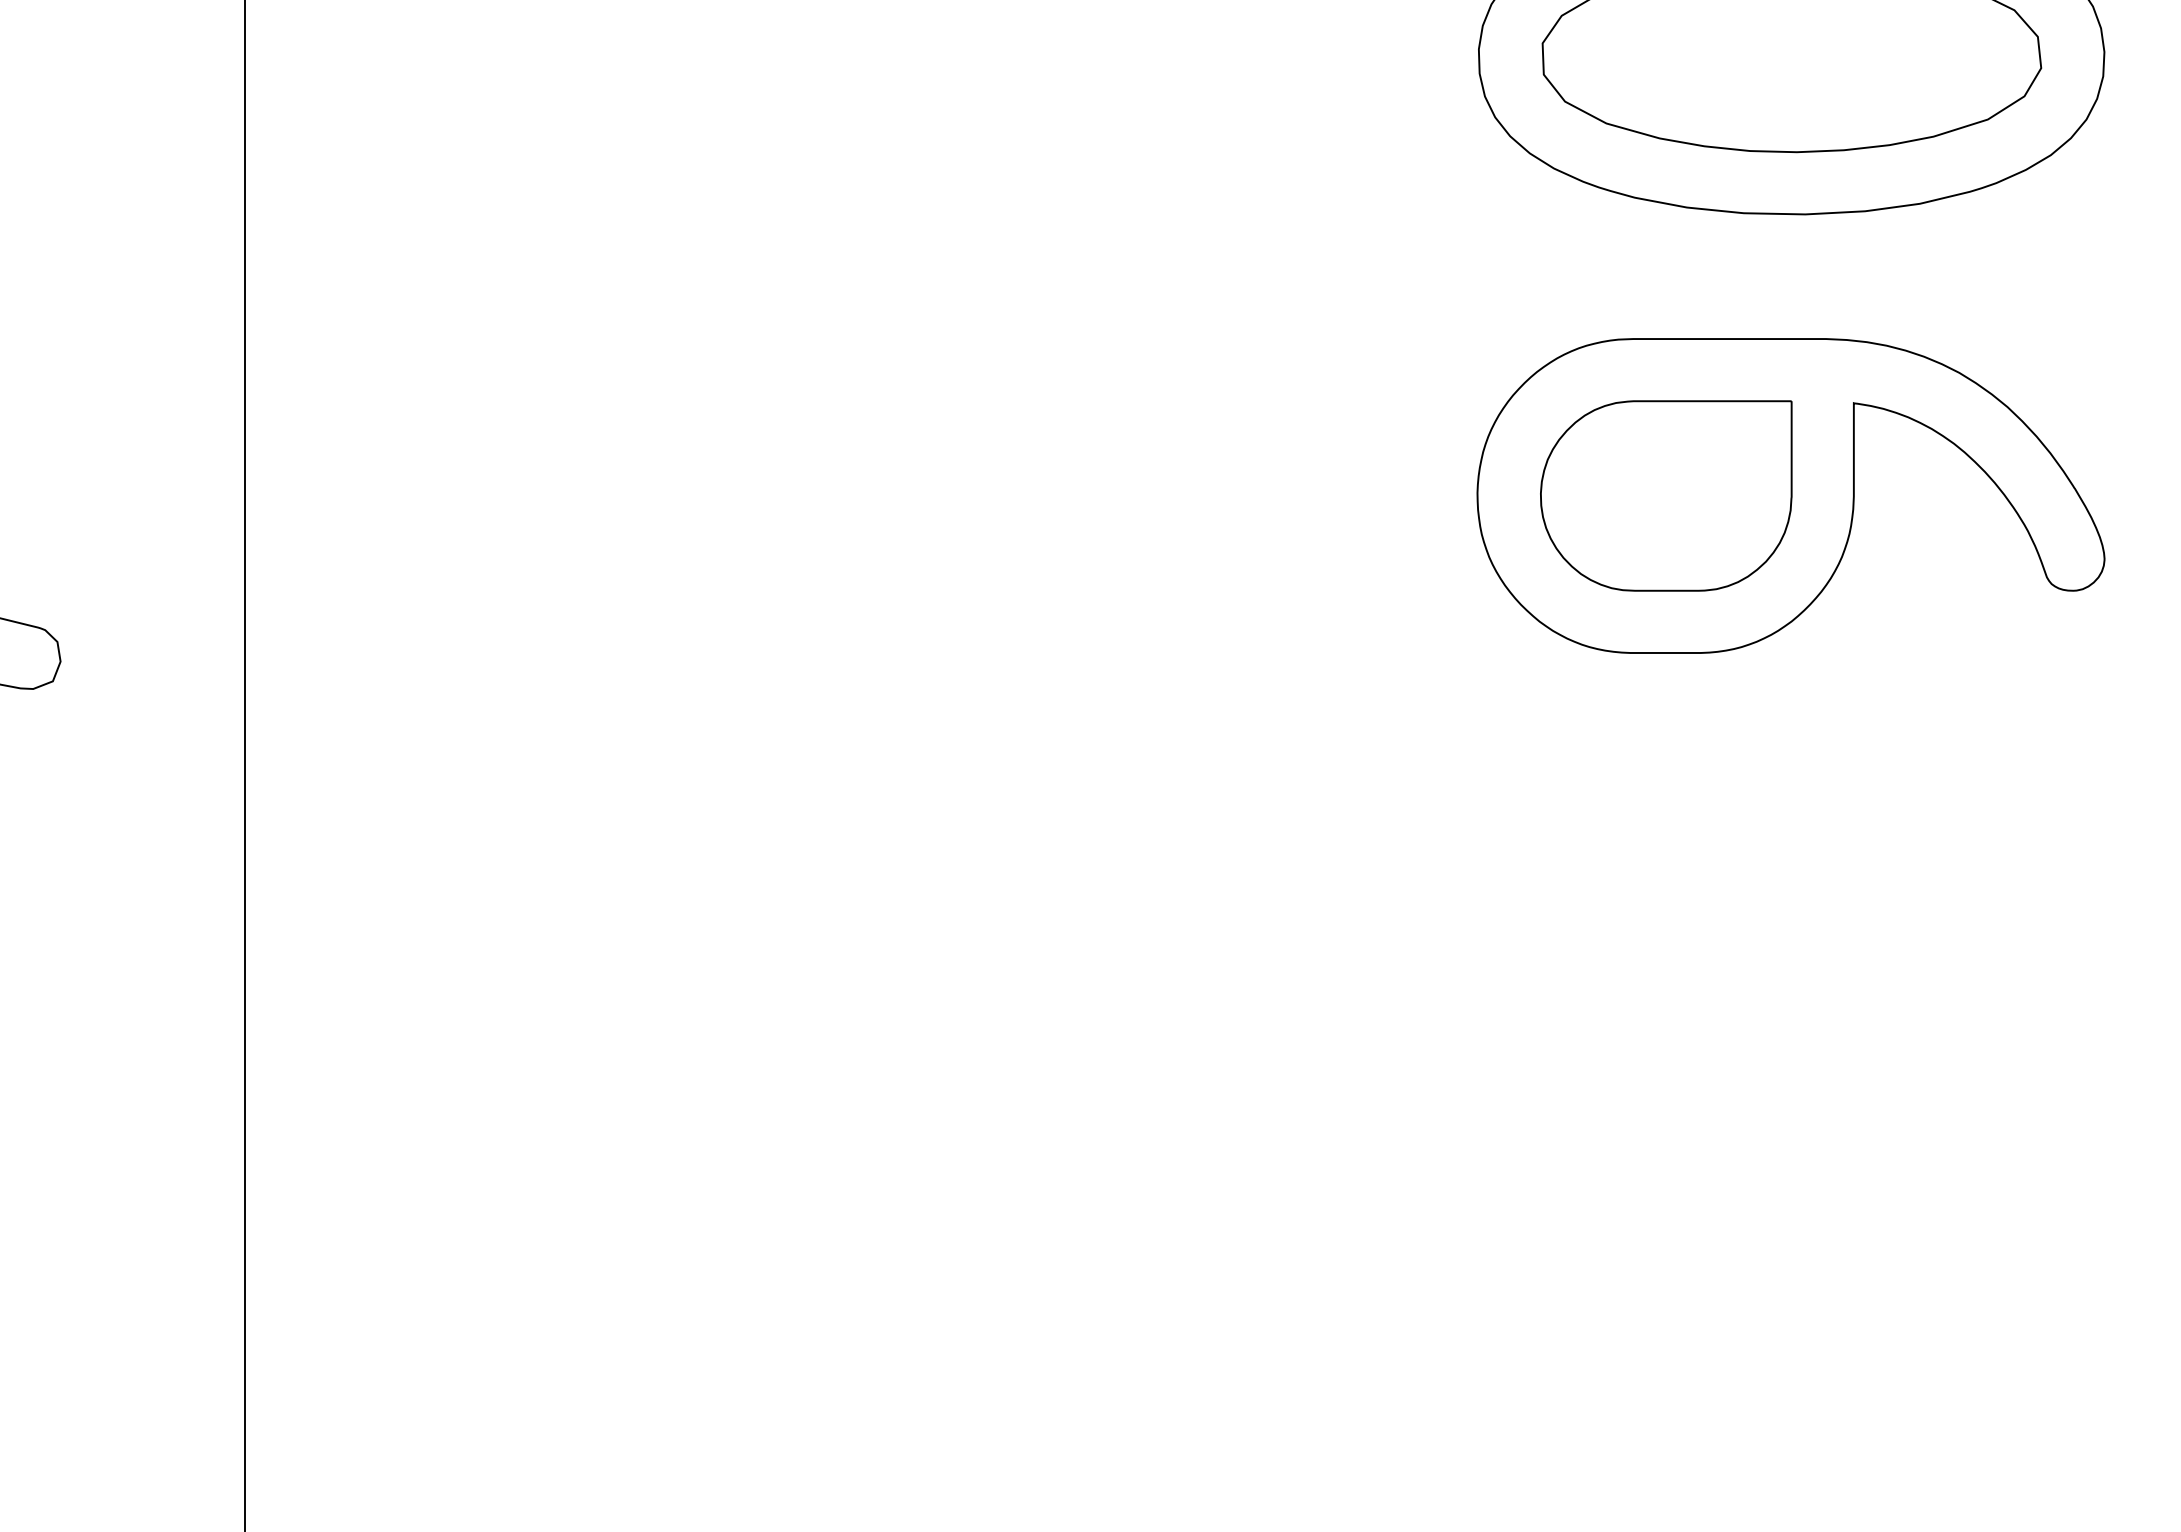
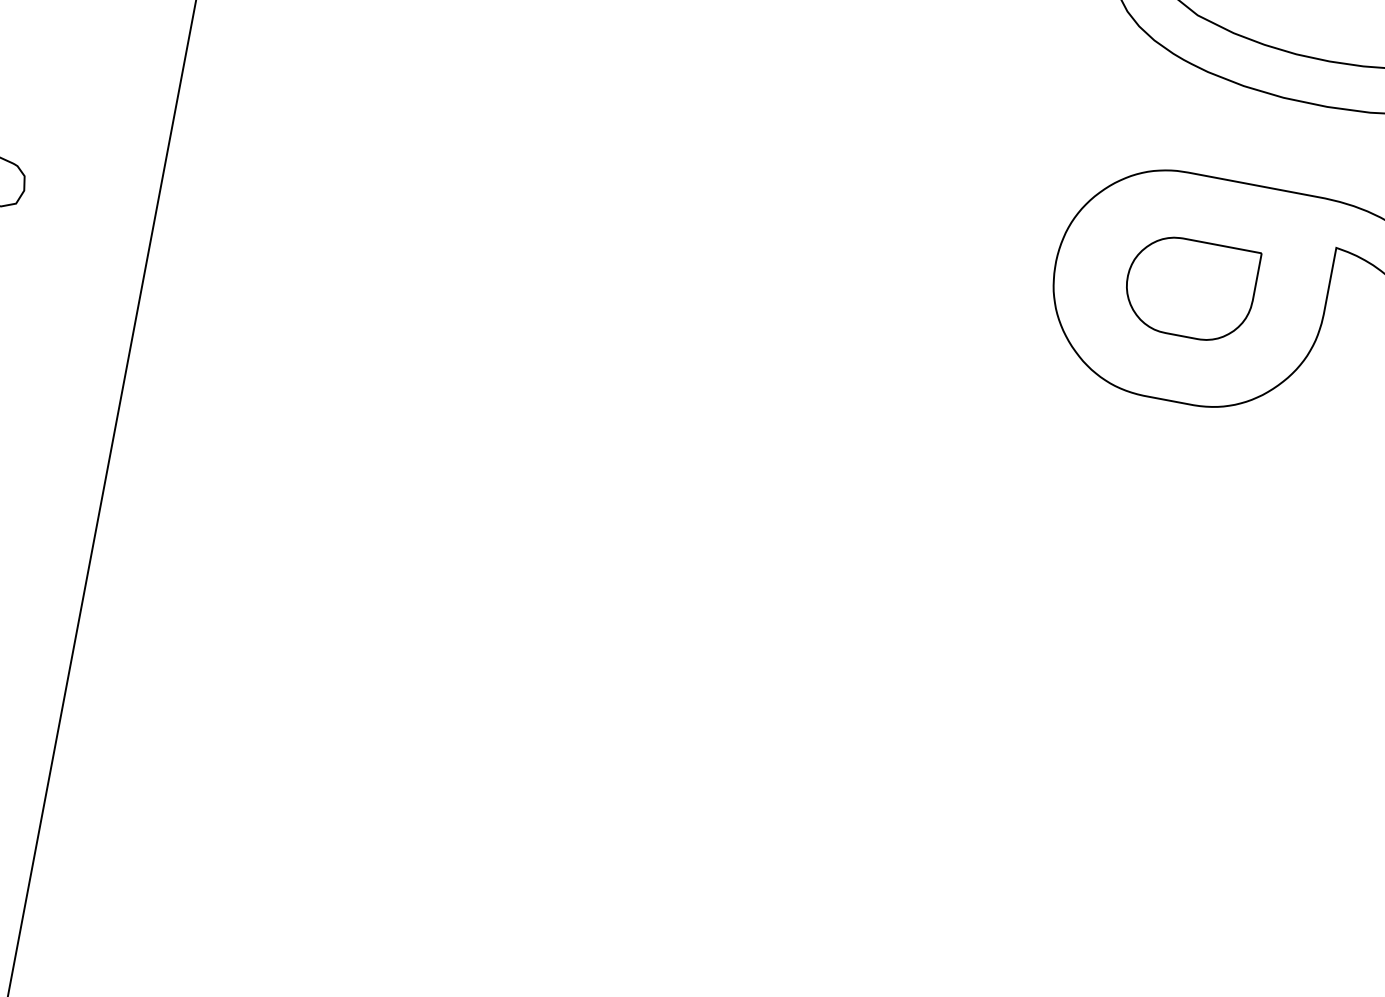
part: (1666, 495) -> (1190, 288), size x0.7

